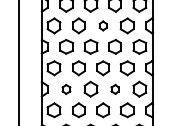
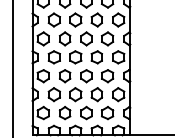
part: (103, 25) -> (86, 38), size x1.67
part: (65, 89) -> (53, 94), size x1.67
part: (114, 89) -> (96, 94), size x1.67

